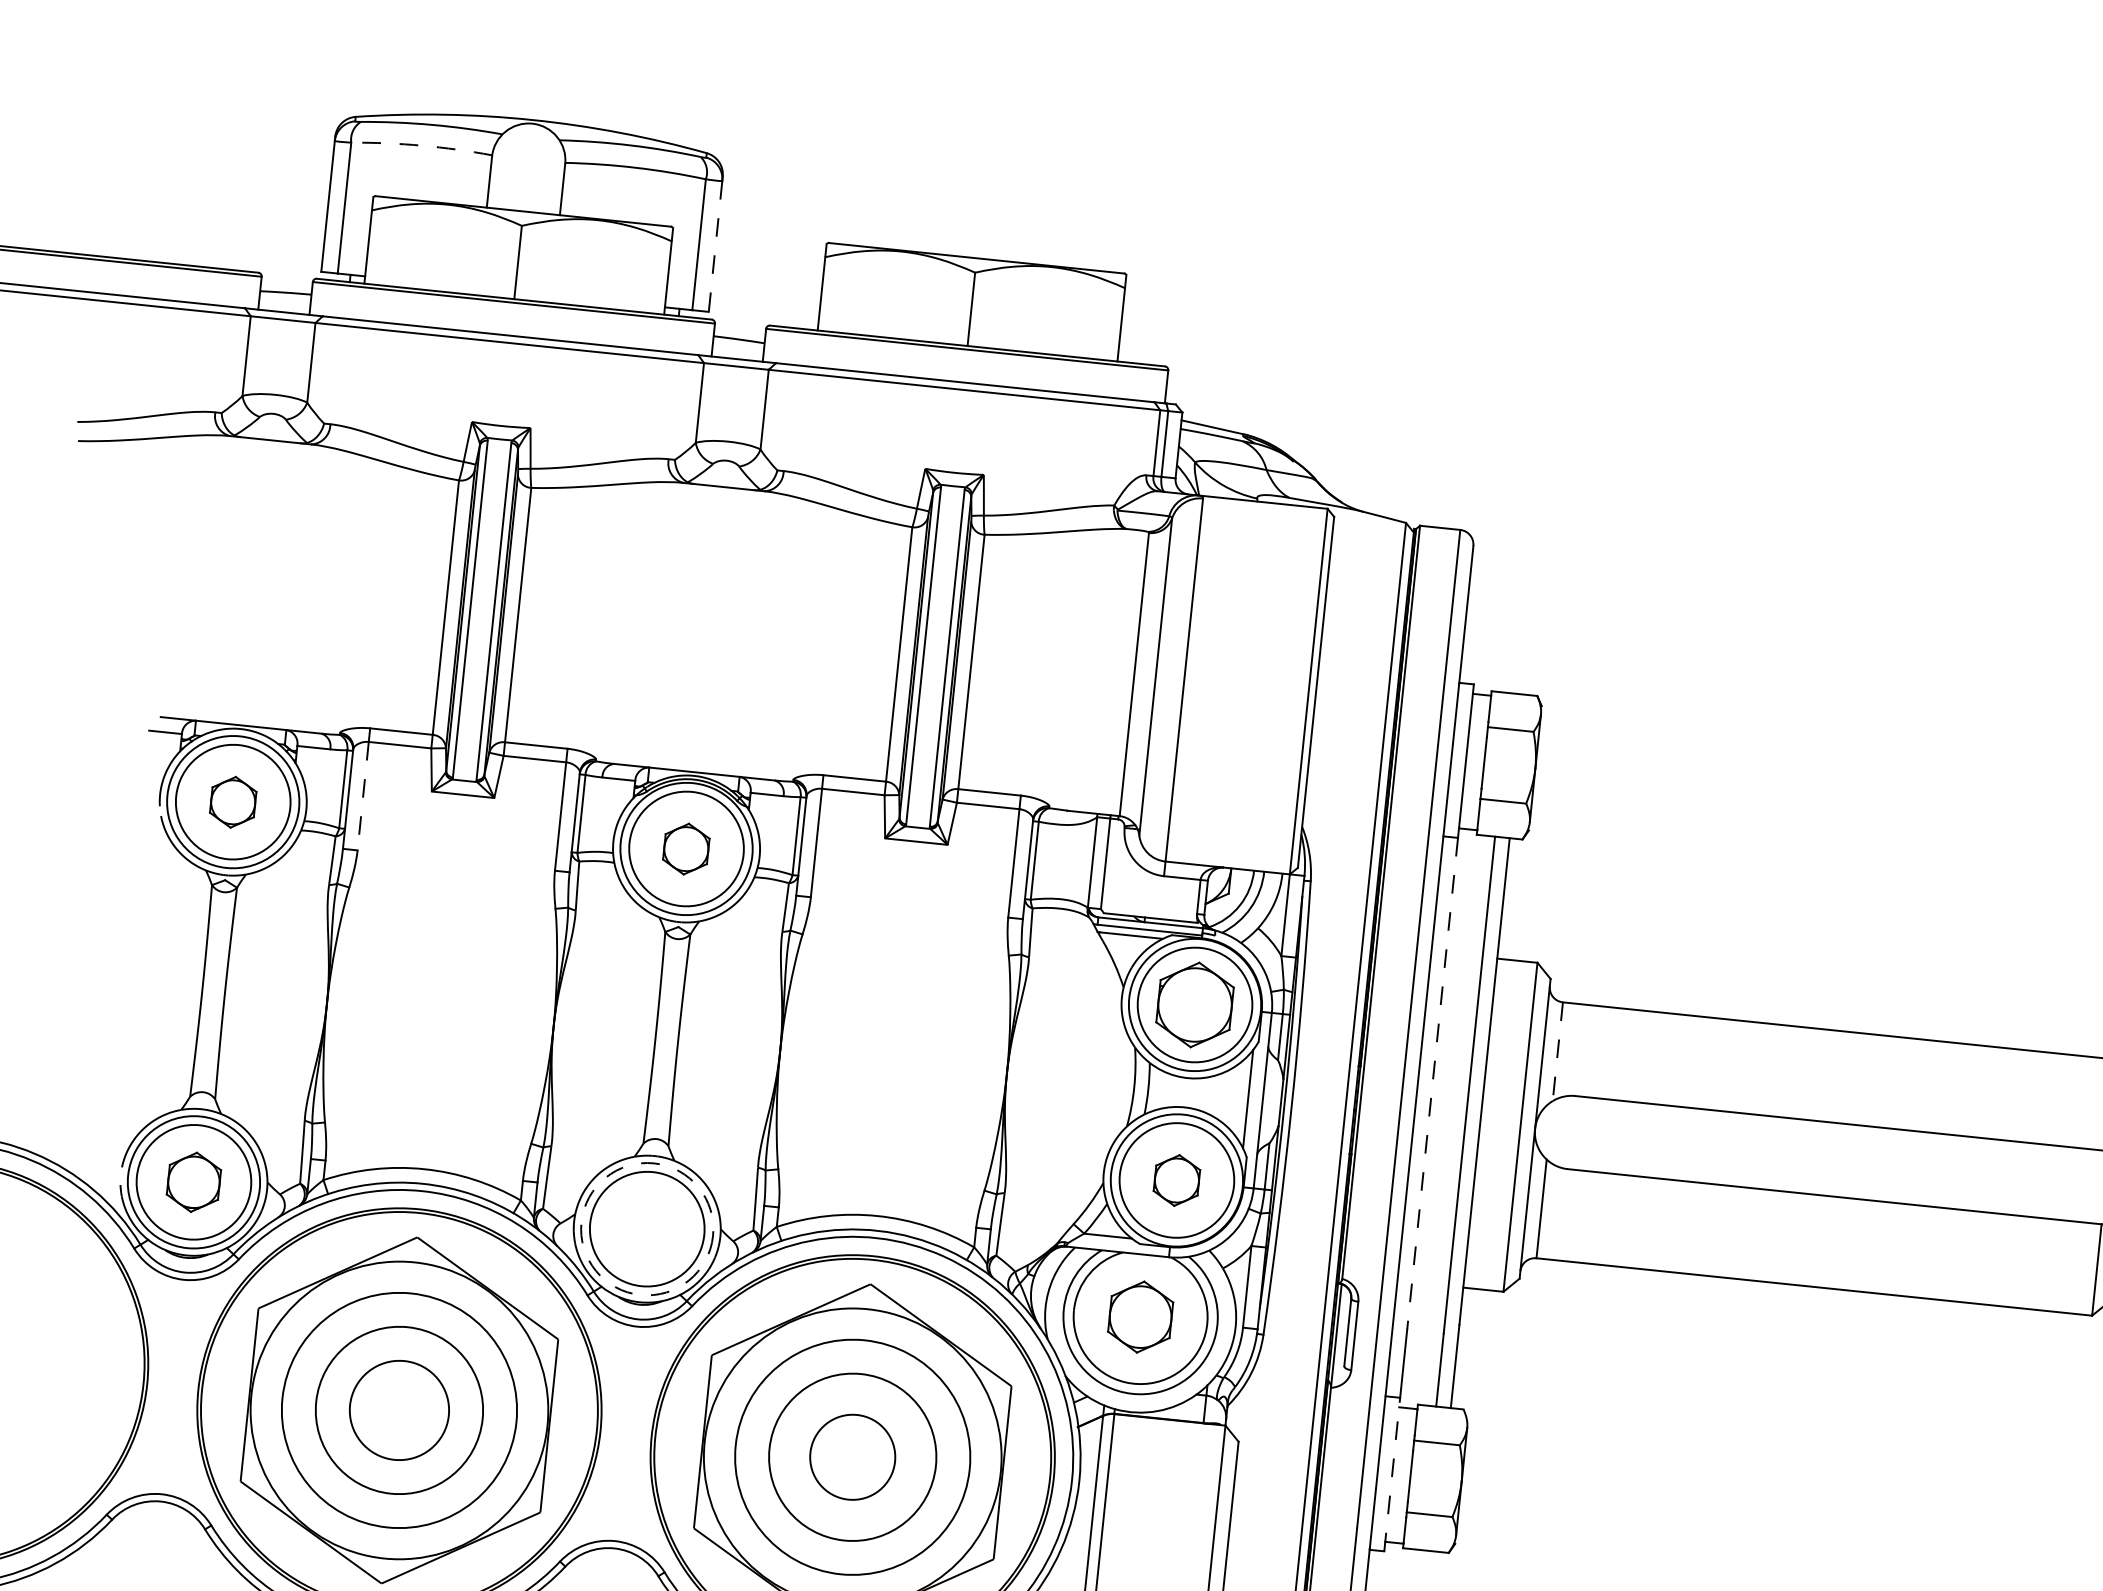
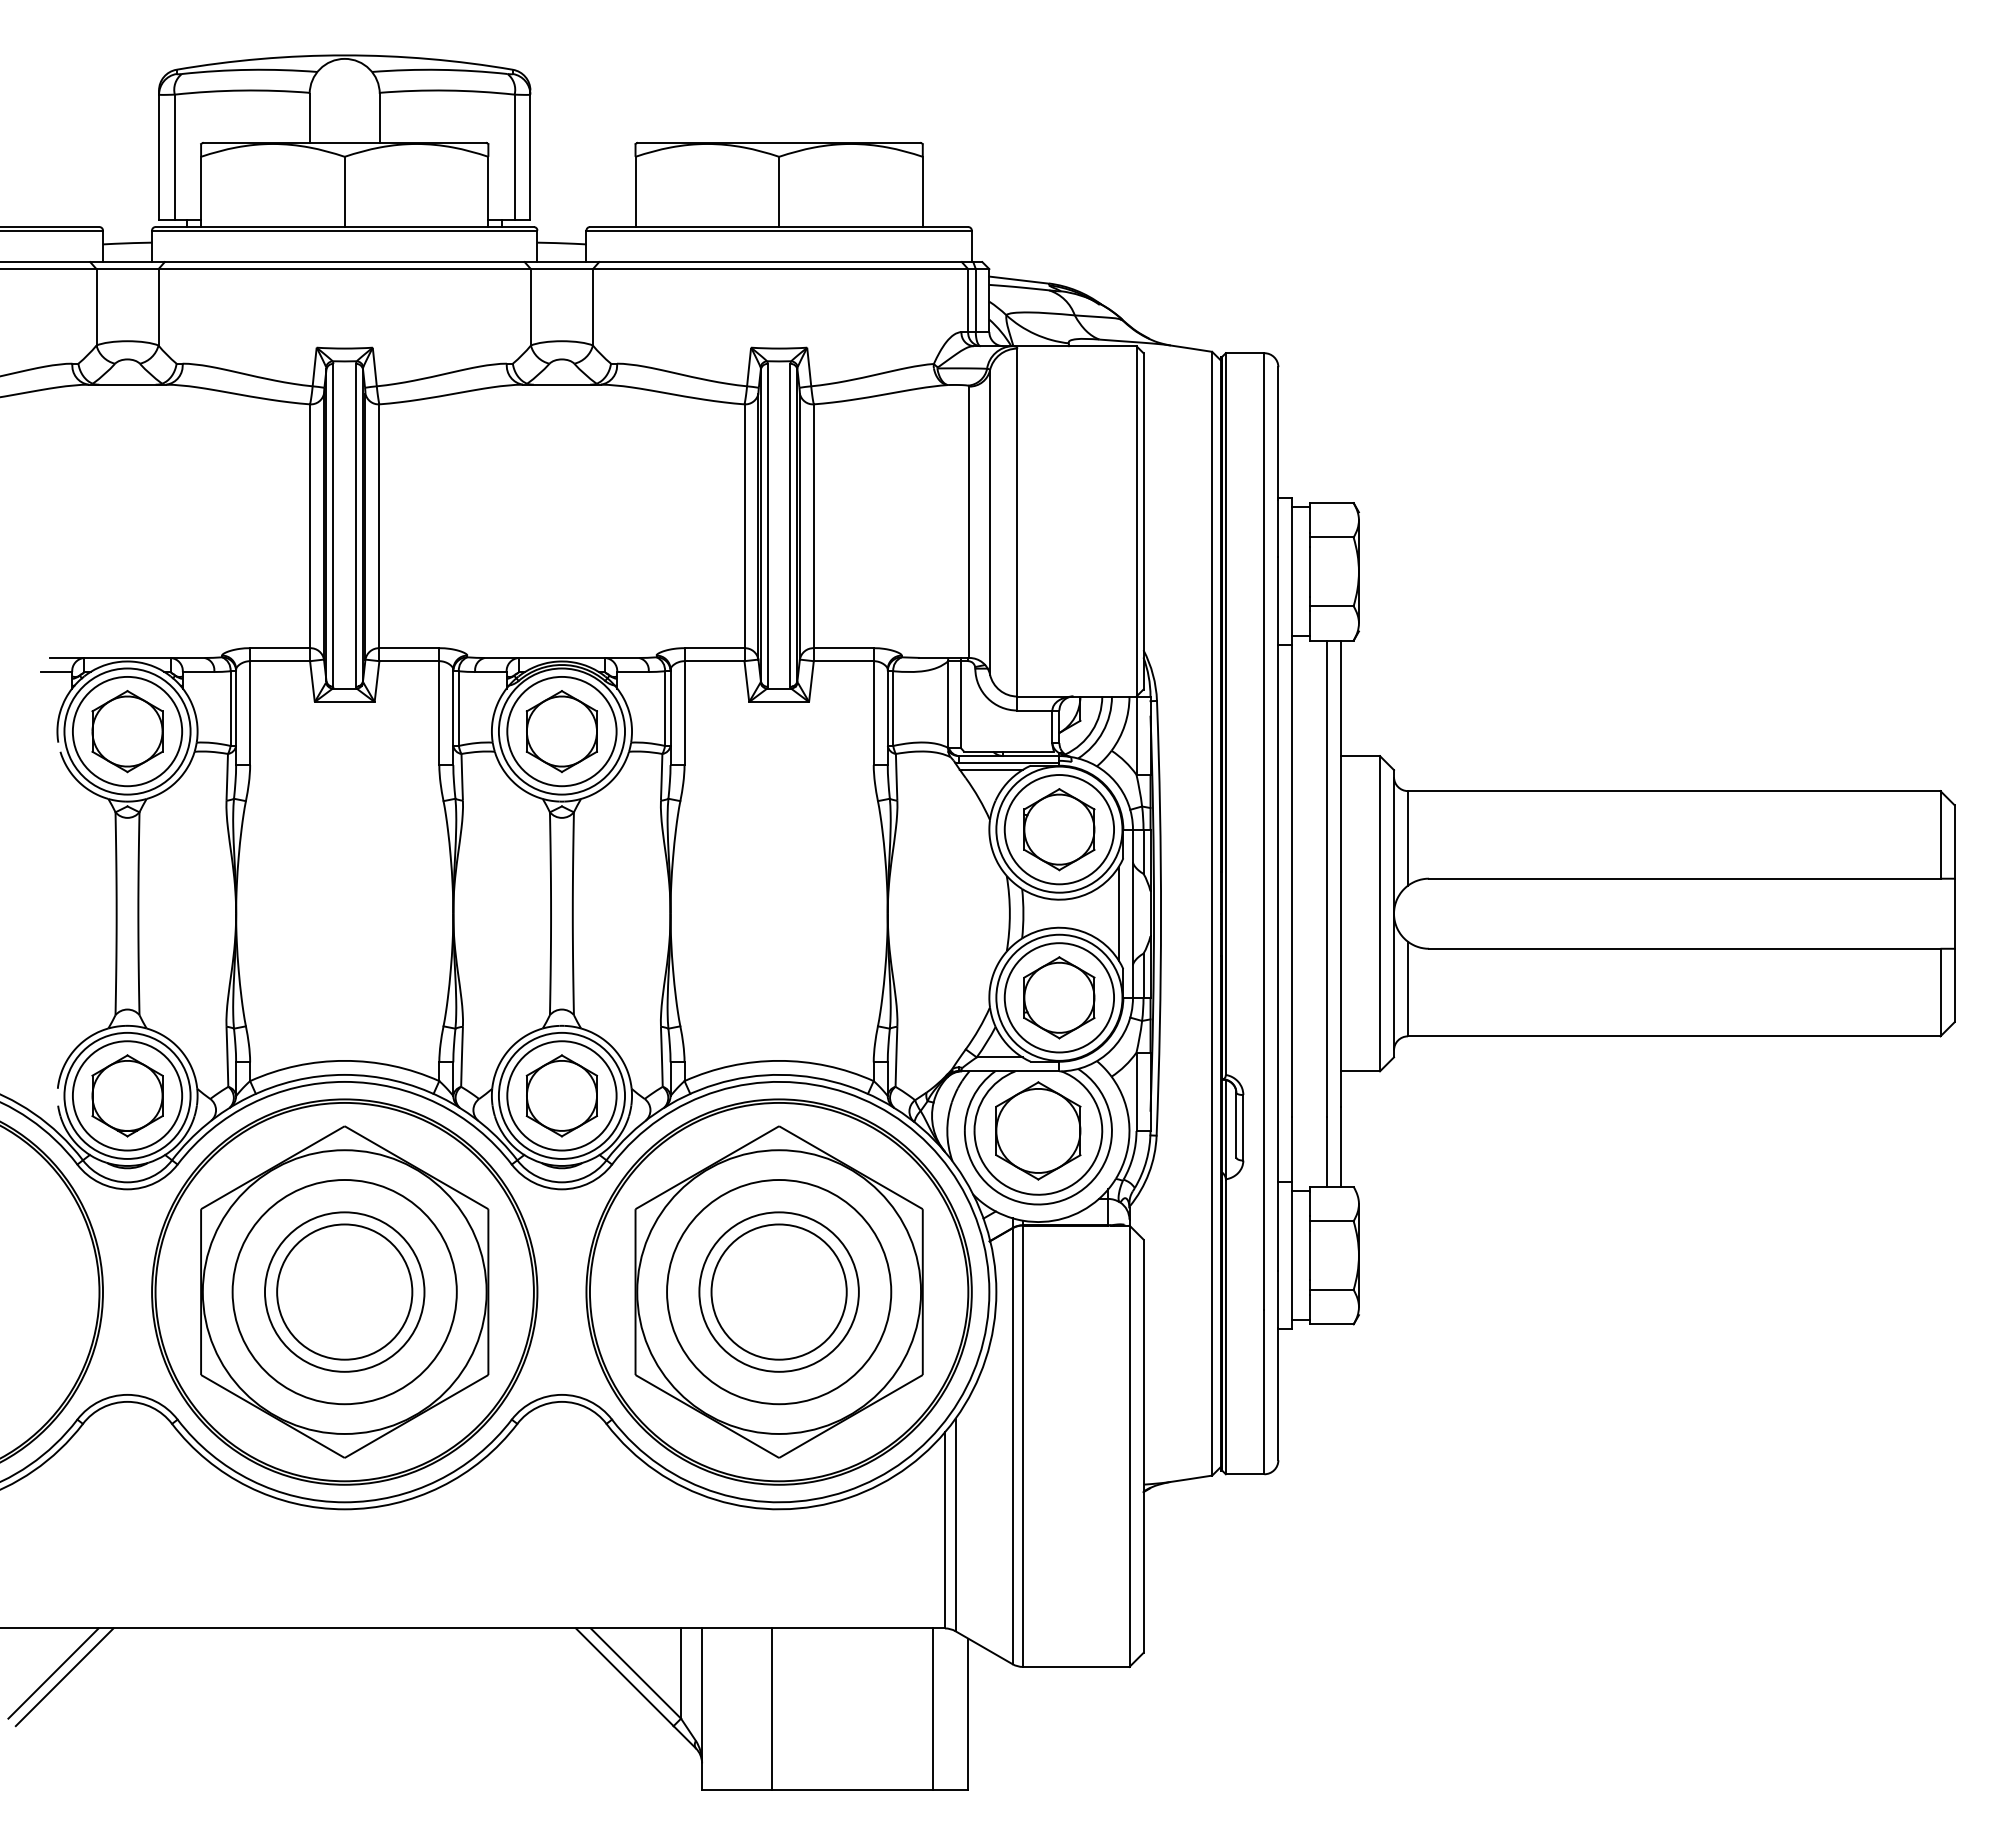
arc: (422, 145) -> (242, 90), dashed -> solid
line: (715, 246) -> (530, 157), dashed -> solid
line: (363, 796) -> (250, 713), dashed -> solid
part: (233, 802) -> (127, 731), size x1.67
part: (686, 848) -> (561, 731), size x1.67
line: (1558, 1051) -> (1408, 838), dashed -> solid
line: (1432, 1084) -> (1292, 881), dashed -> solid
part: (1177, 1180) -> (1059, 997), size x1.67
part: (193, 1181) -> (127, 1095), size x1.43
circle: (646, 1228) -> (561, 1095), dashed -> solid
part: (646, 1228) -> (561, 1095), added
part: (1140, 1316) -> (1038, 1130), size x1.43
circle: (399, 1409) -> (344, 1291), size x1.43
circle: (852, 1456) -> (778, 1291), size x1.67
line: (1392, 1474) -> (1292, 1255), dashed -> solid

